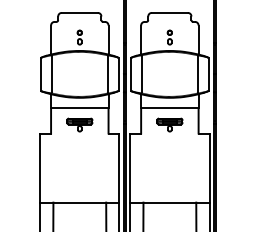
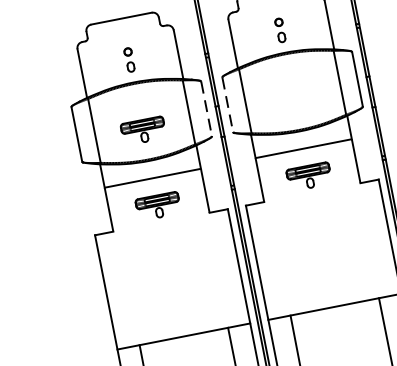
line: (118, 74) -> (206, 109), solid -> dashed
line: (131, 74) -> (228, 104), solid -> dashed
part: (79, 79) -> (142, 130), added

